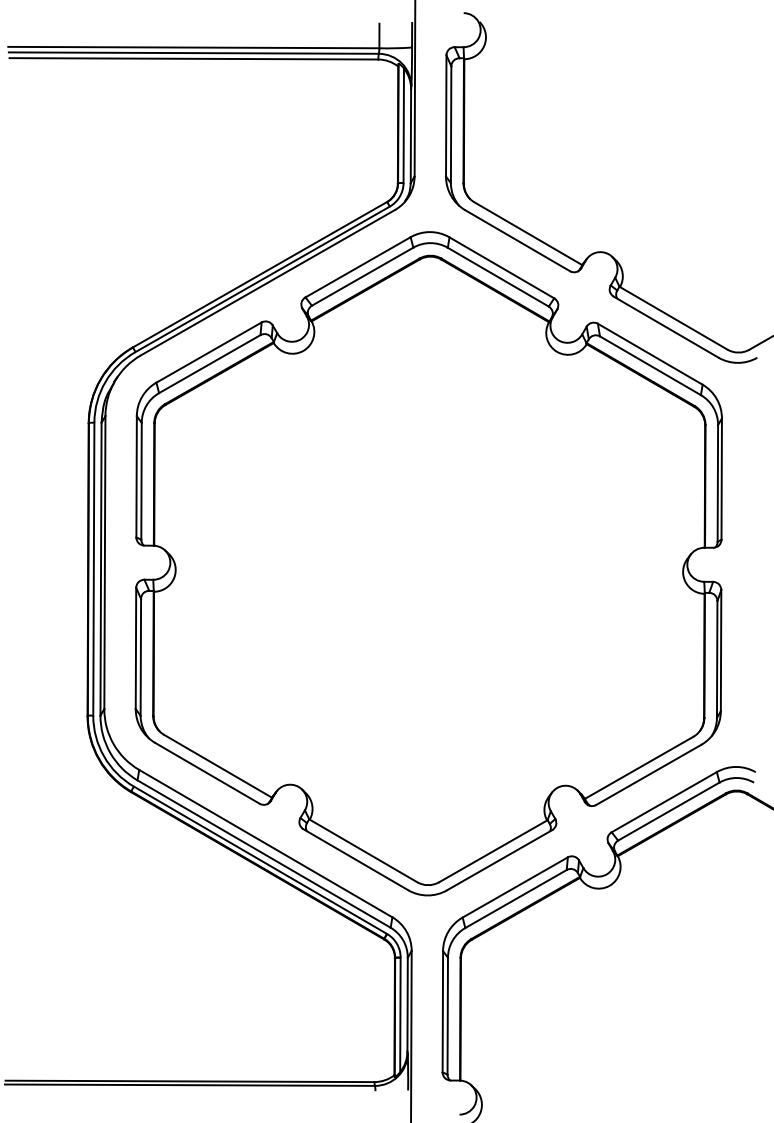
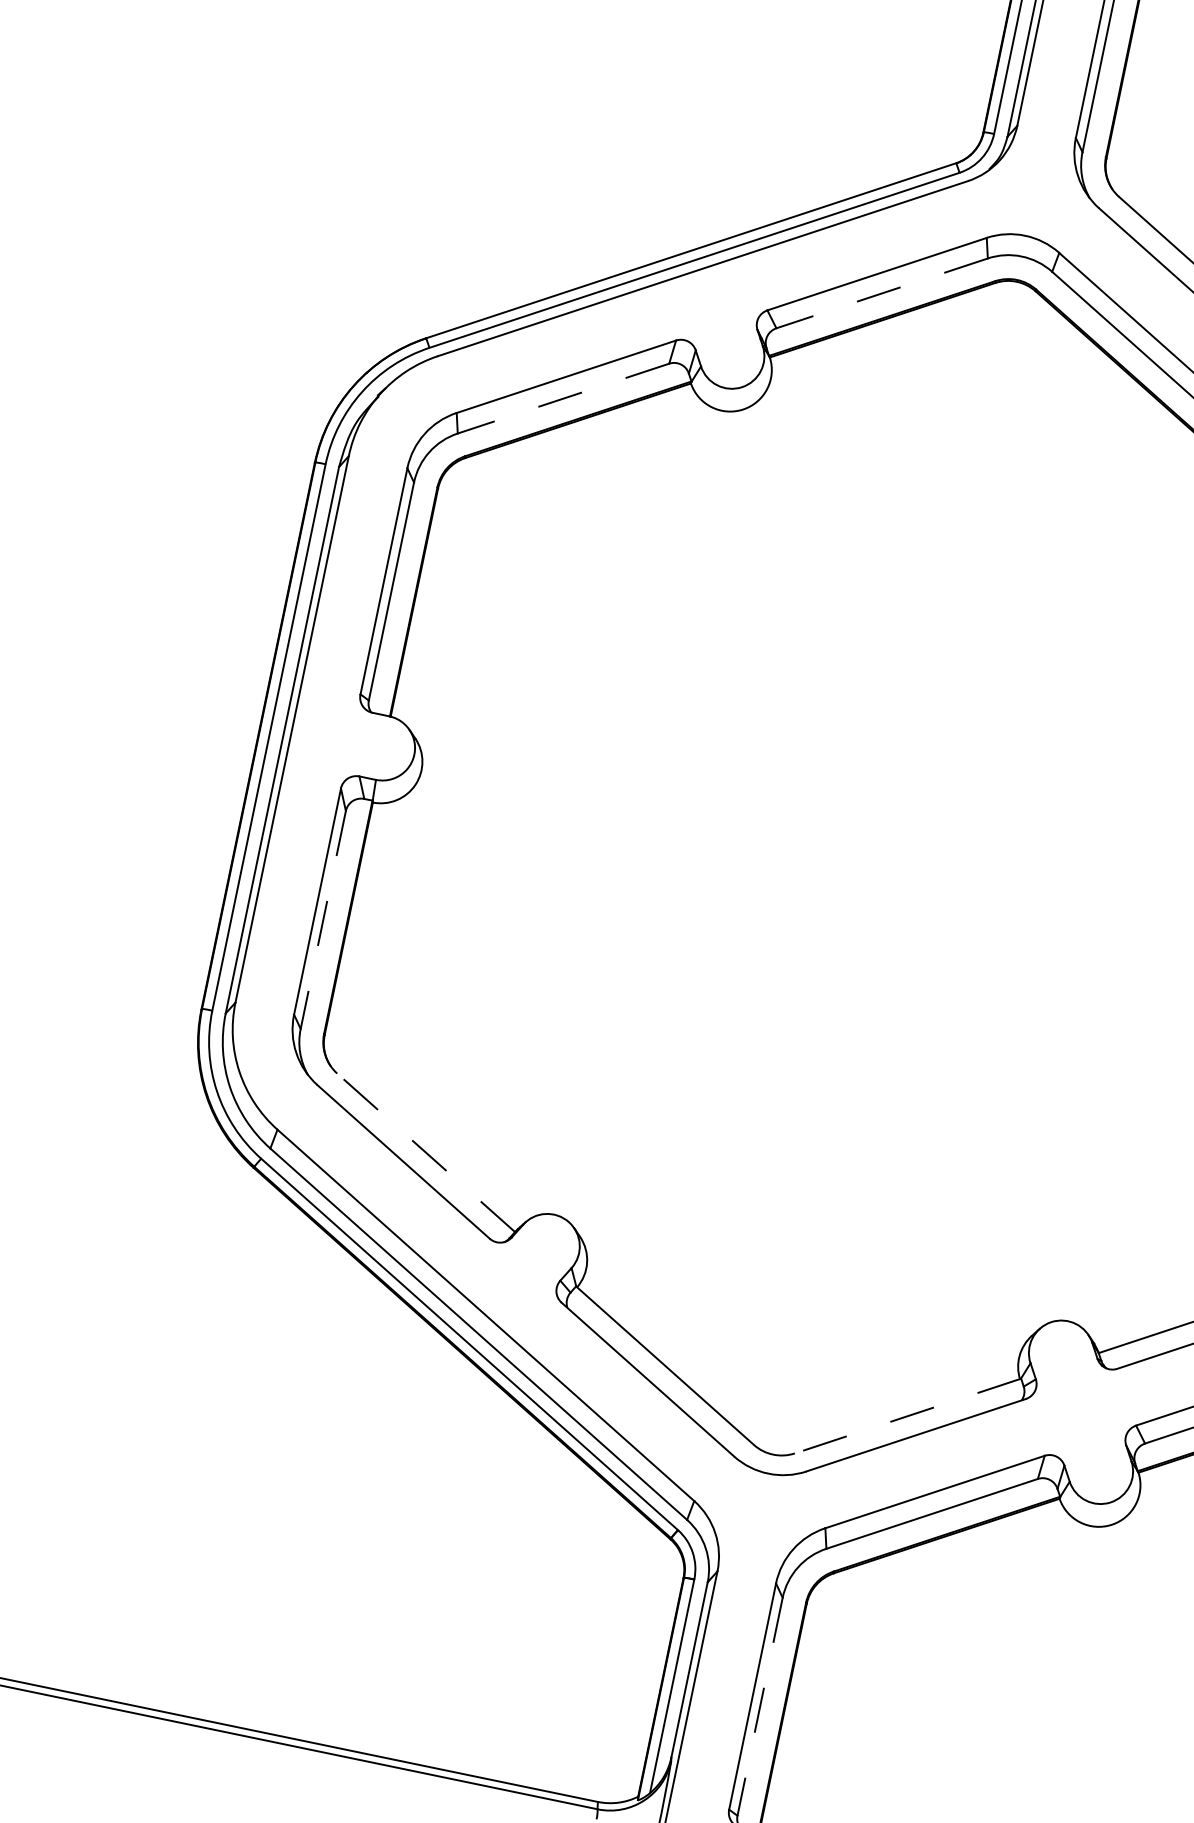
line: (362, 276) -> (881, 292), solid -> dashed
line: (209, 364) -> (562, 399), solid -> dashed
line: (140, 657) -> (322, 920), solid -> dashed
line: (218, 766) -> (426, 1153), solid -> dashed
line: (493, 851) -> (908, 1416), solid -> dashed
line: (447, 1016) -> (759, 1707), solid -> dashed

